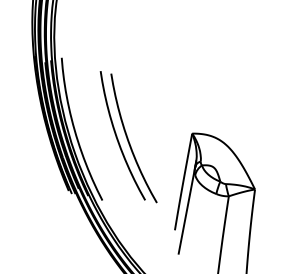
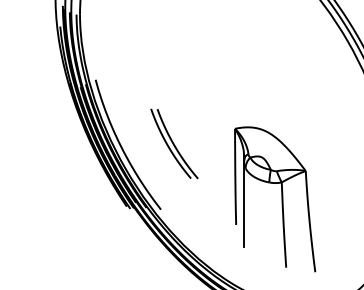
part: (128, 136) -> (174, 143), size x0.6

